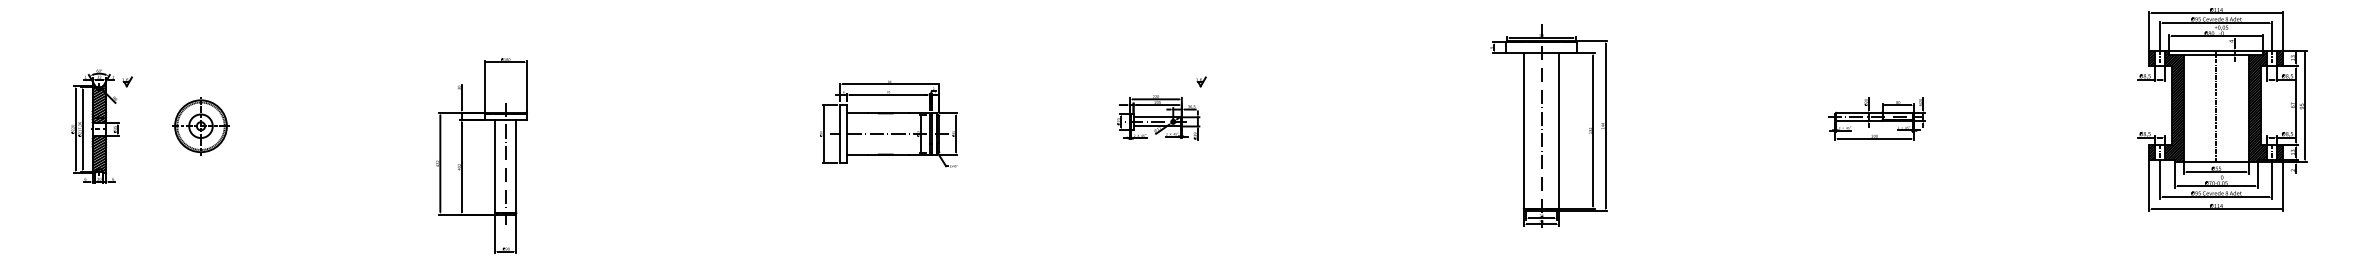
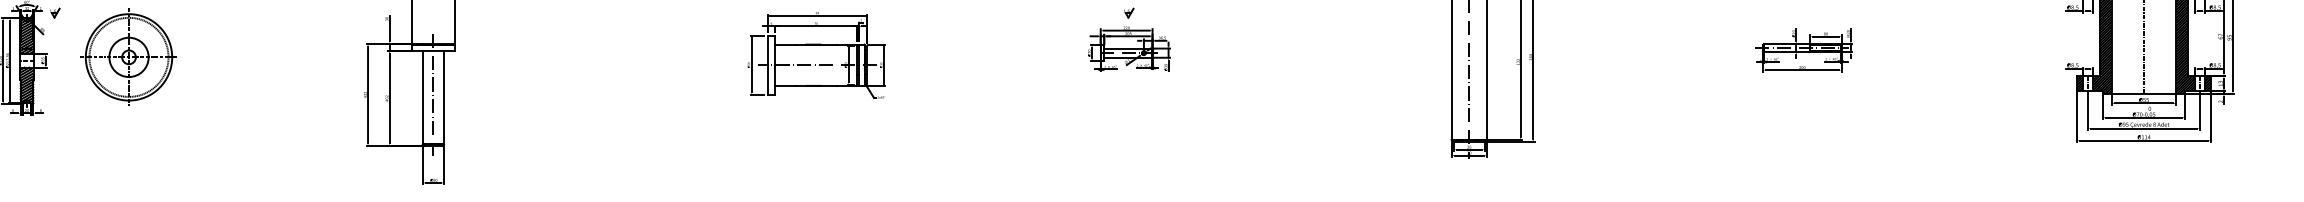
part: (1158, 117) -> (1129, 48), moved
part: (200, 126) -> (128, 57), size x1.67

